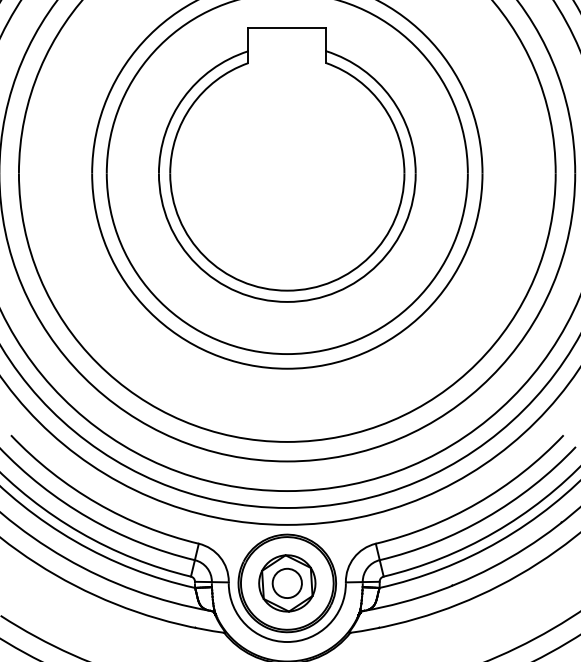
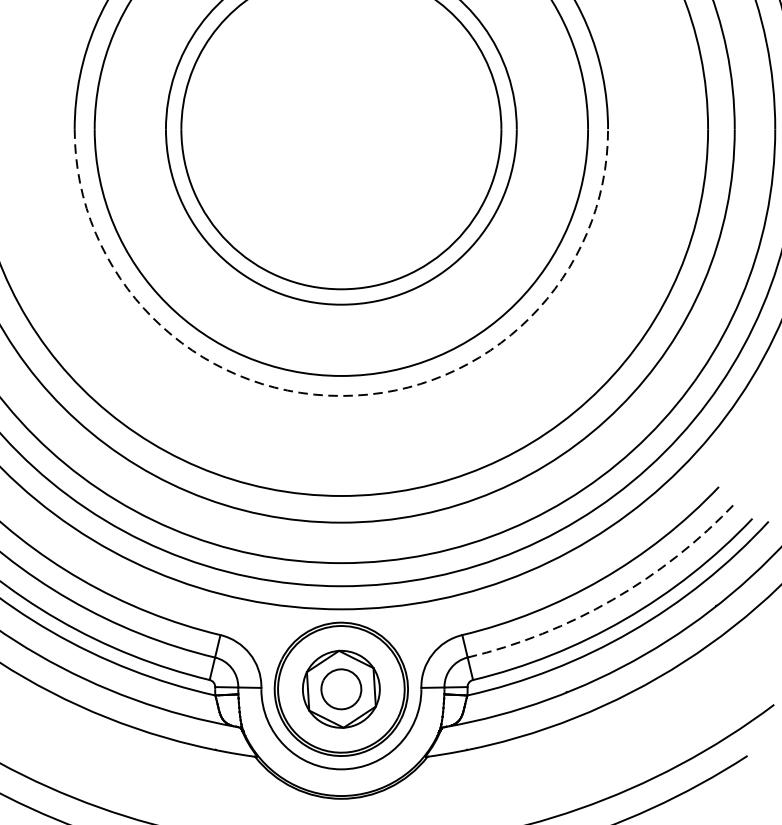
arc: (287, 368) -> (341, 395), solid -> dashed
arc: (486, 517) -> (613, 599), solid -> dashed

